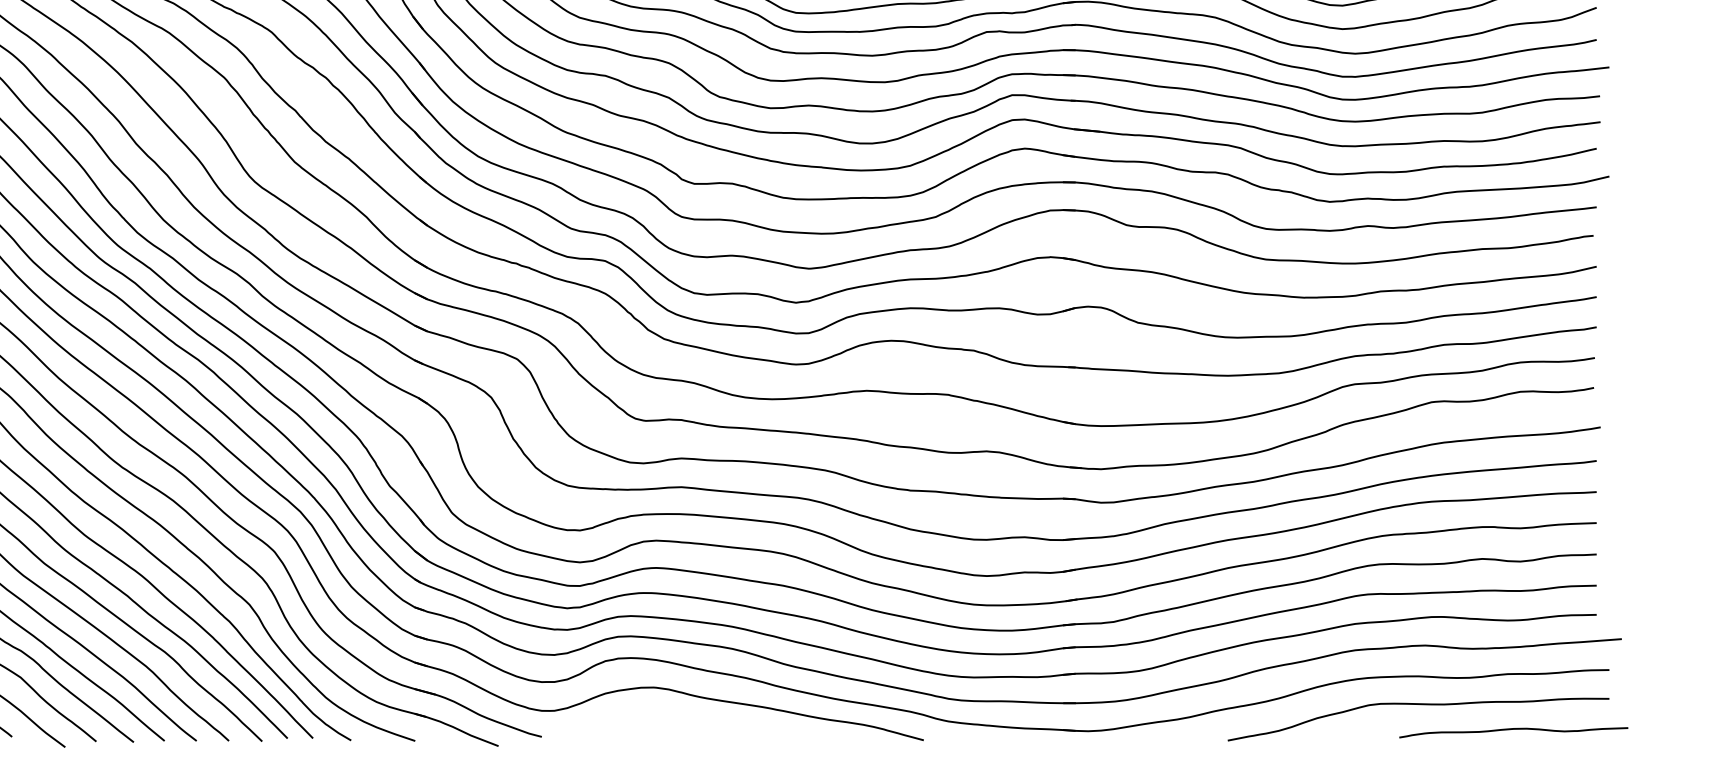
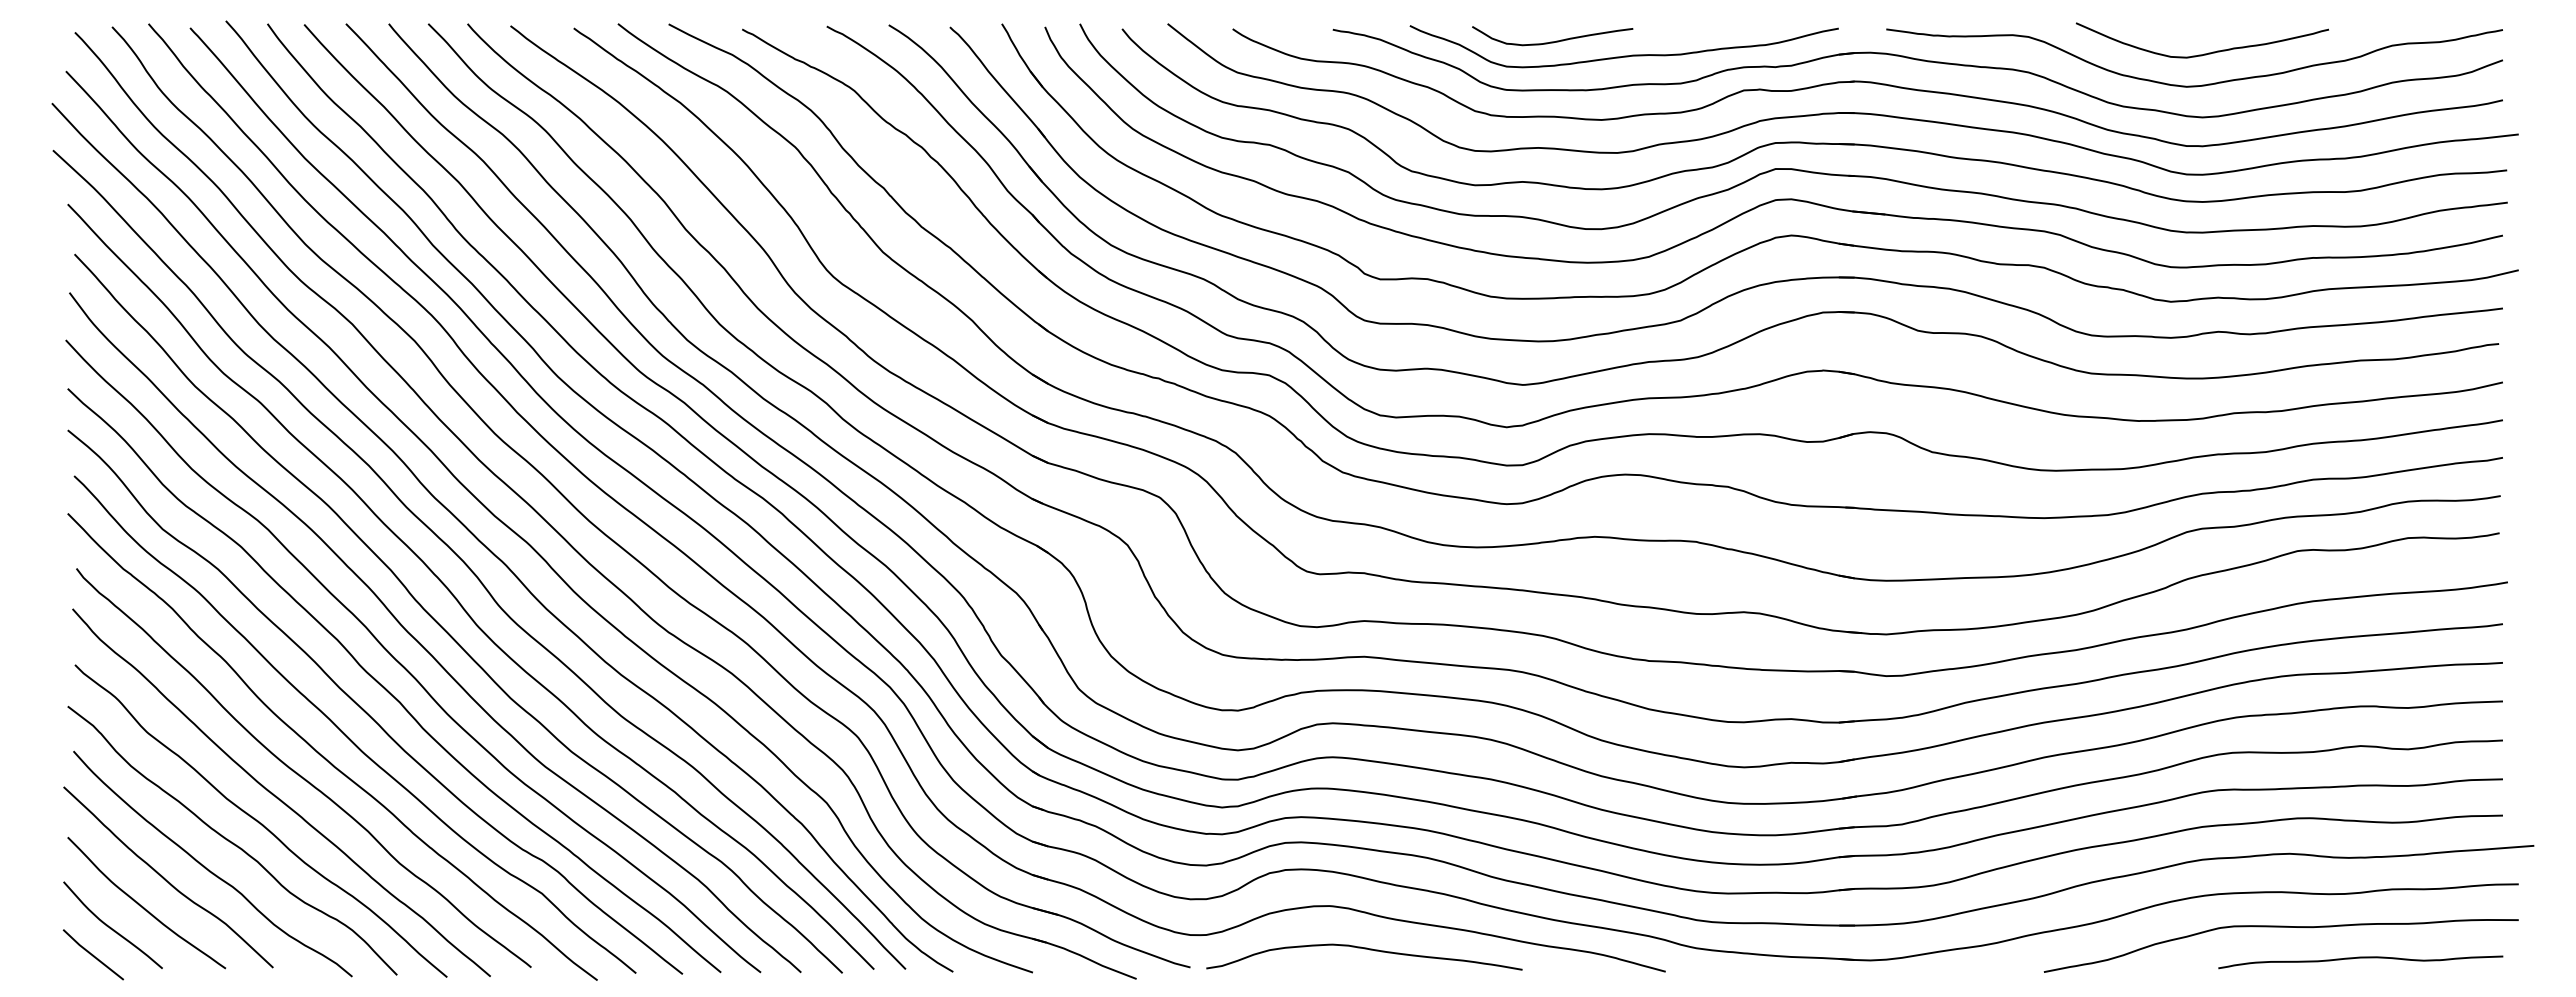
curve: (681, 722) -> (1364, 949), added
curve: (1513, 729) -> (2360, 958), moved

